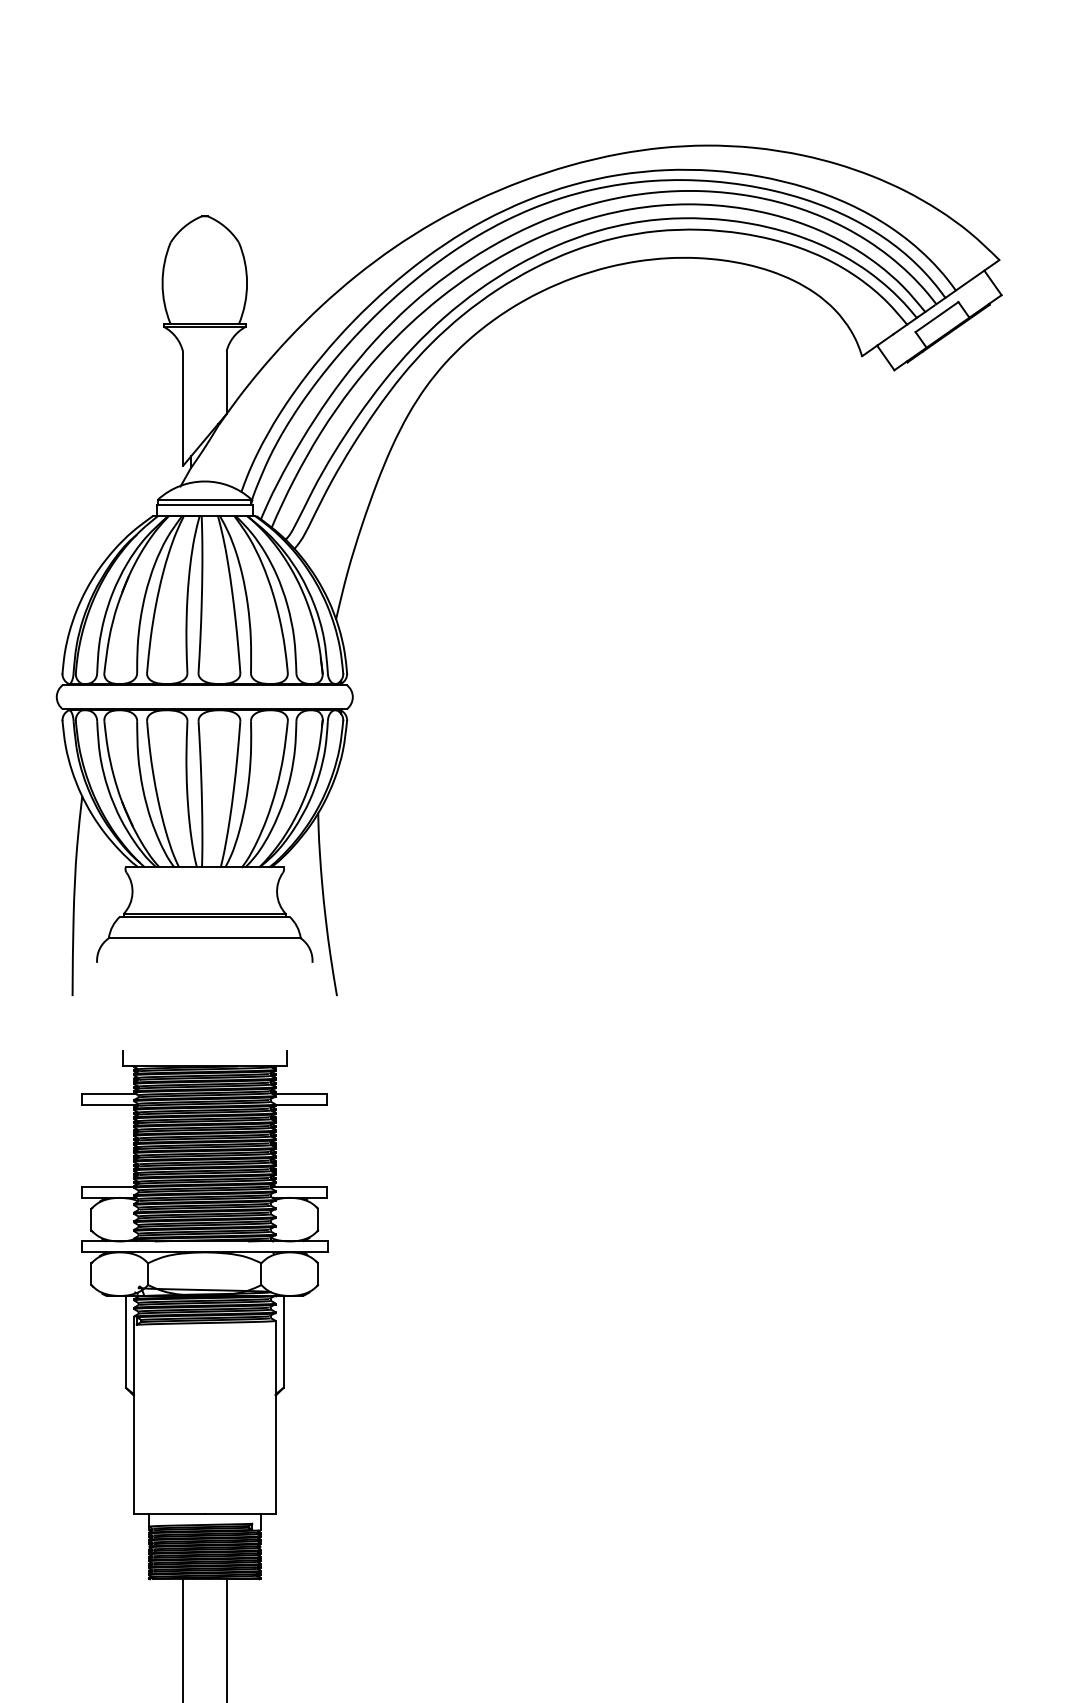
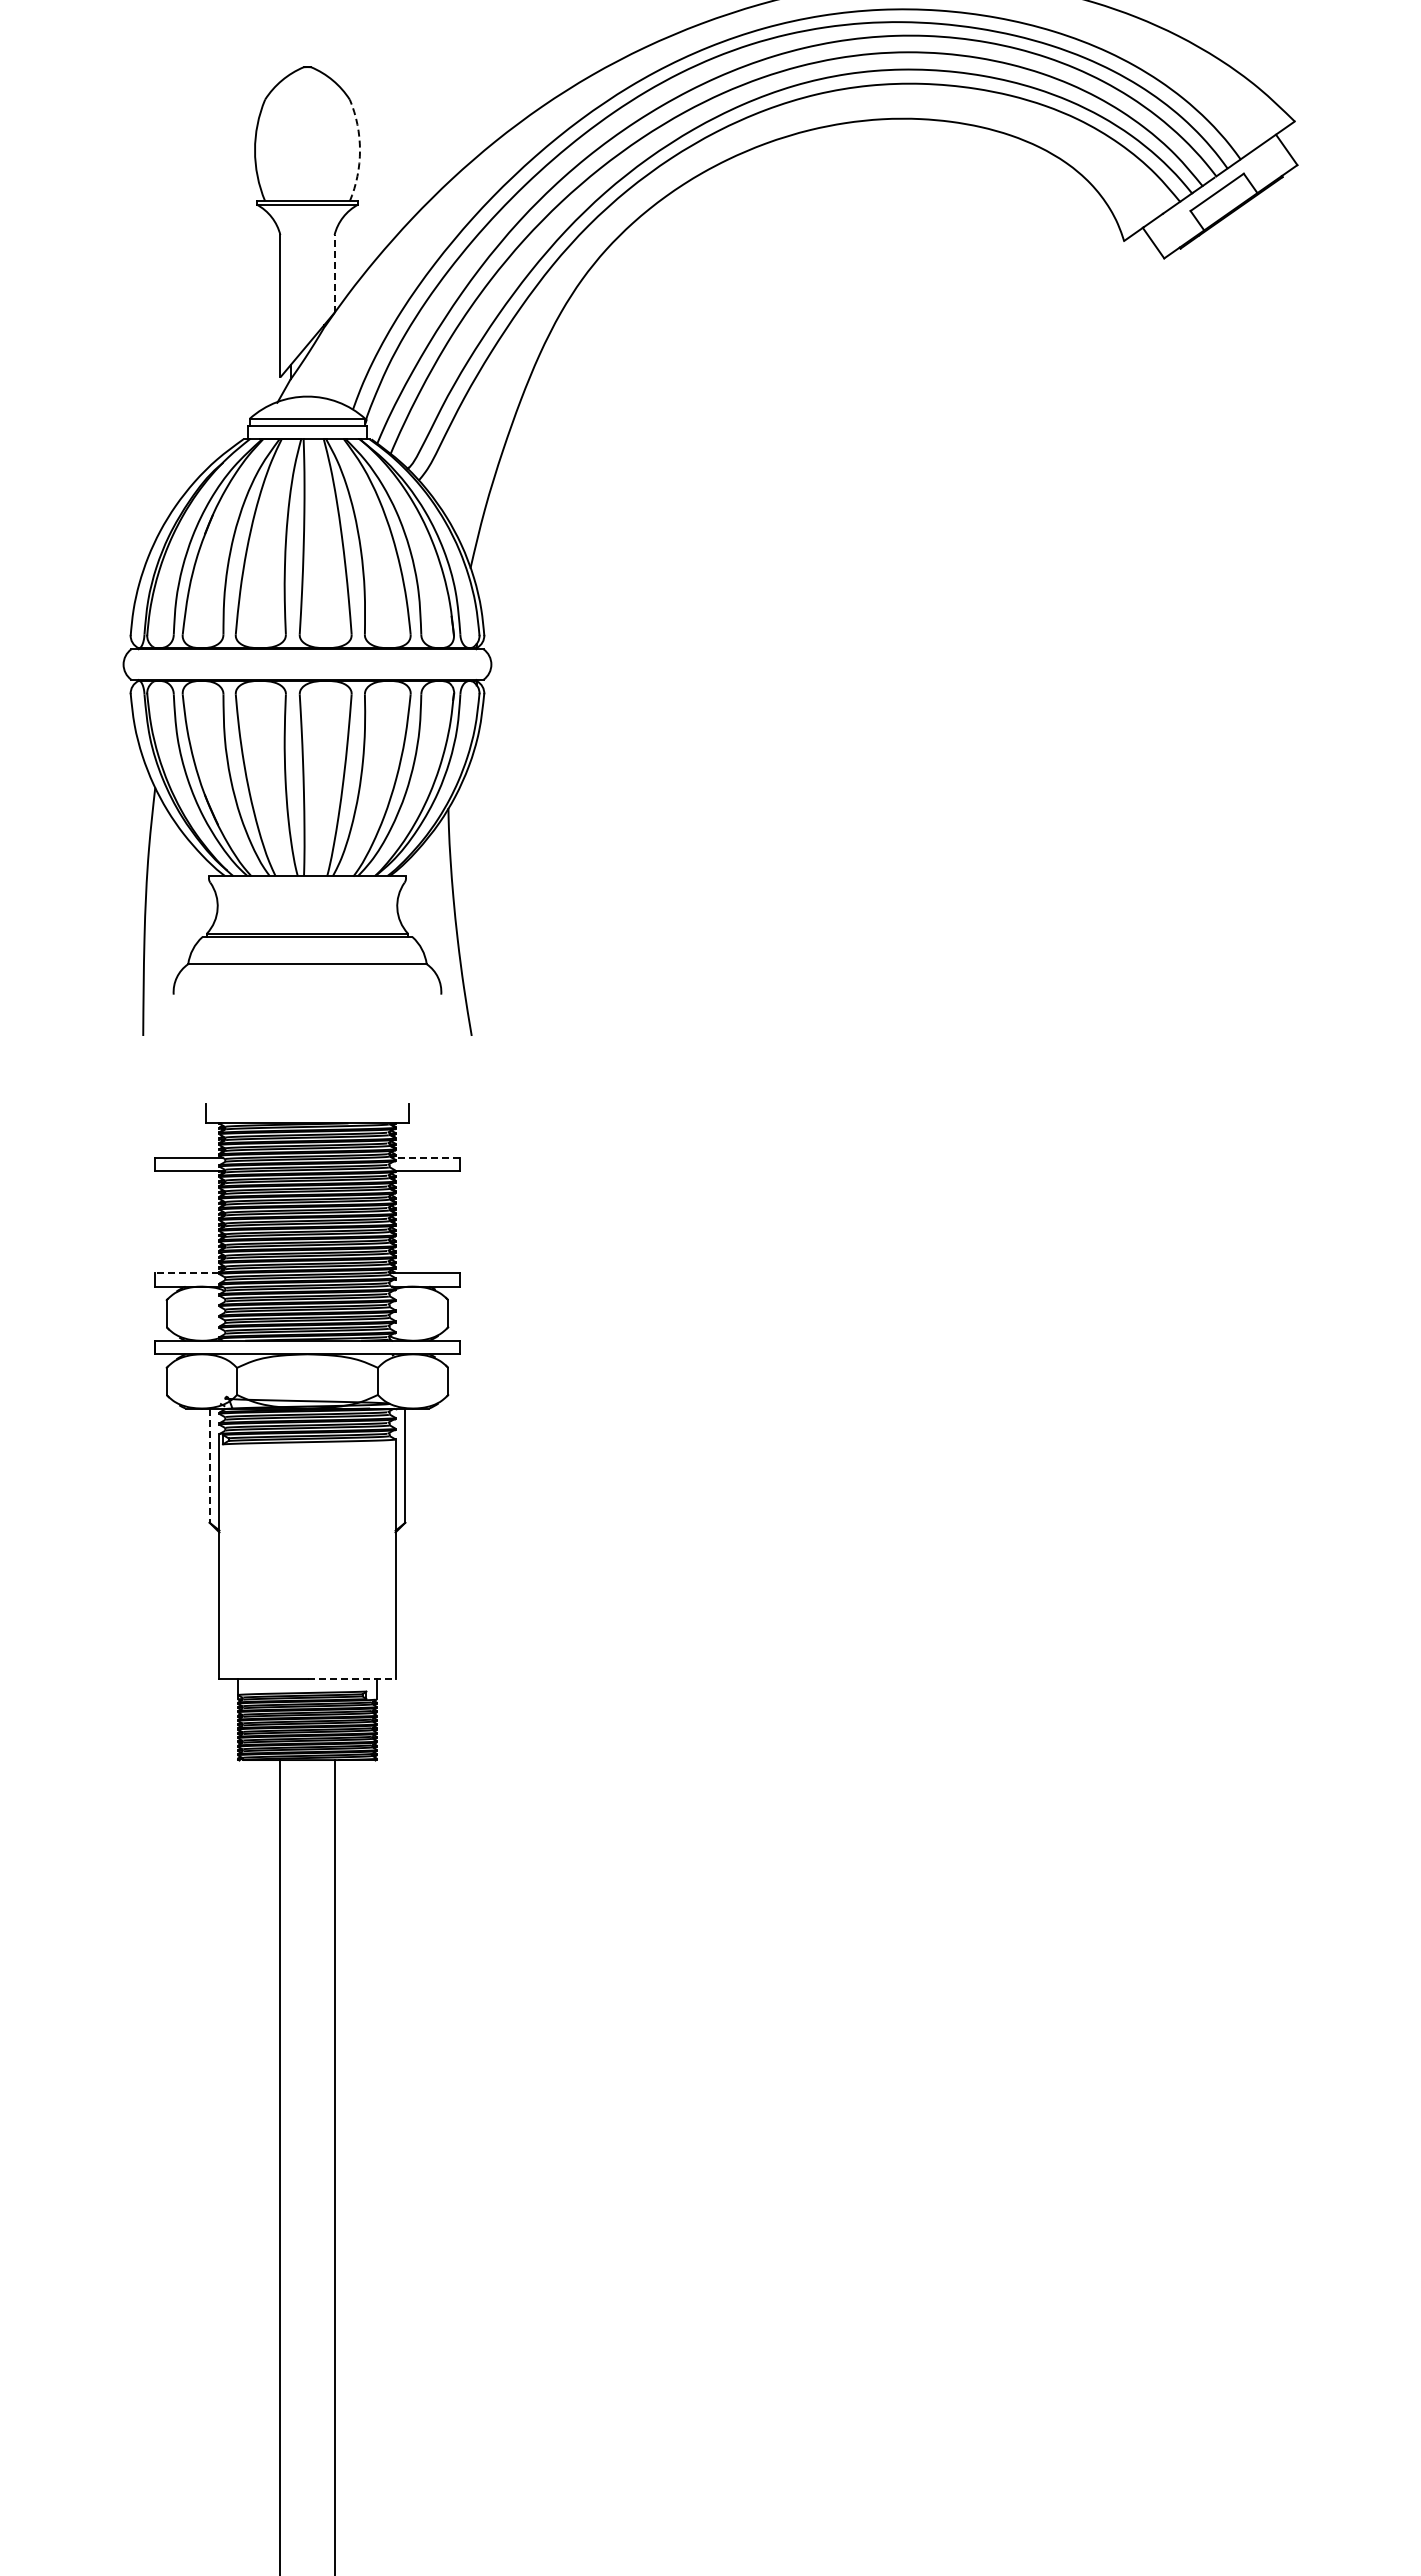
arc: (247, 283) -> (360, 150), solid -> dashed
line: (226, 382) -> (334, 273), solid -> dashed
line: (300, 1093) -> (426, 1157), solid -> dashed
line: (107, 1187) -> (186, 1273), solid -> dashed
line: (125, 1342) -> (209, 1466), solid -> dashed
line: (241, 1513) -> (352, 1678), solid -> dashed

